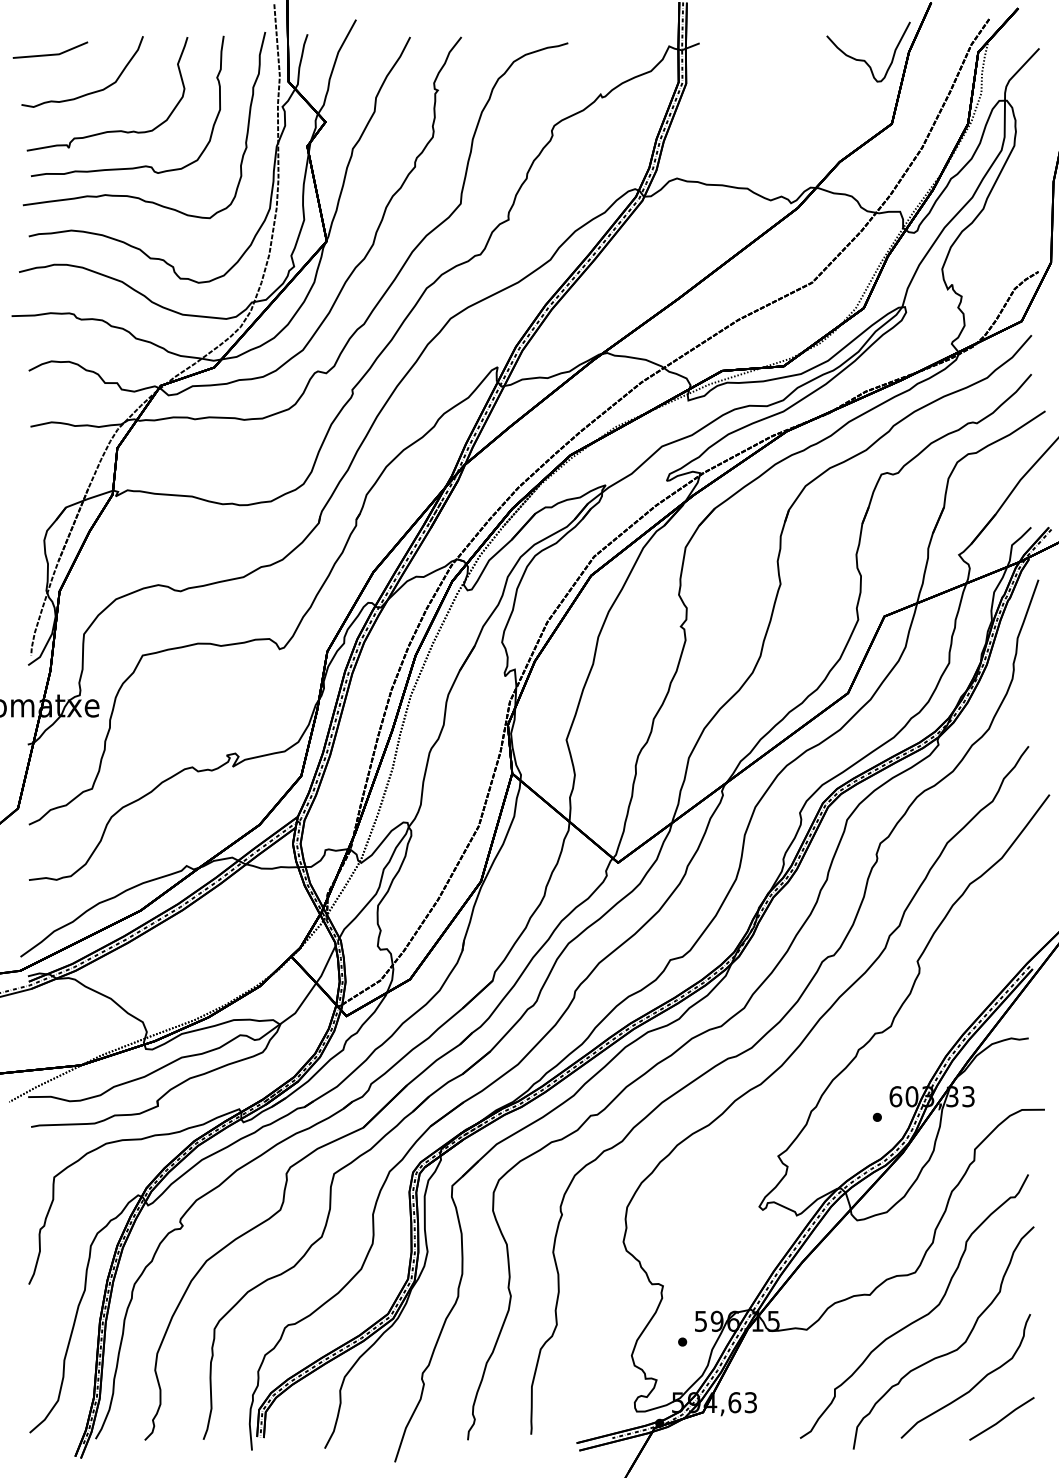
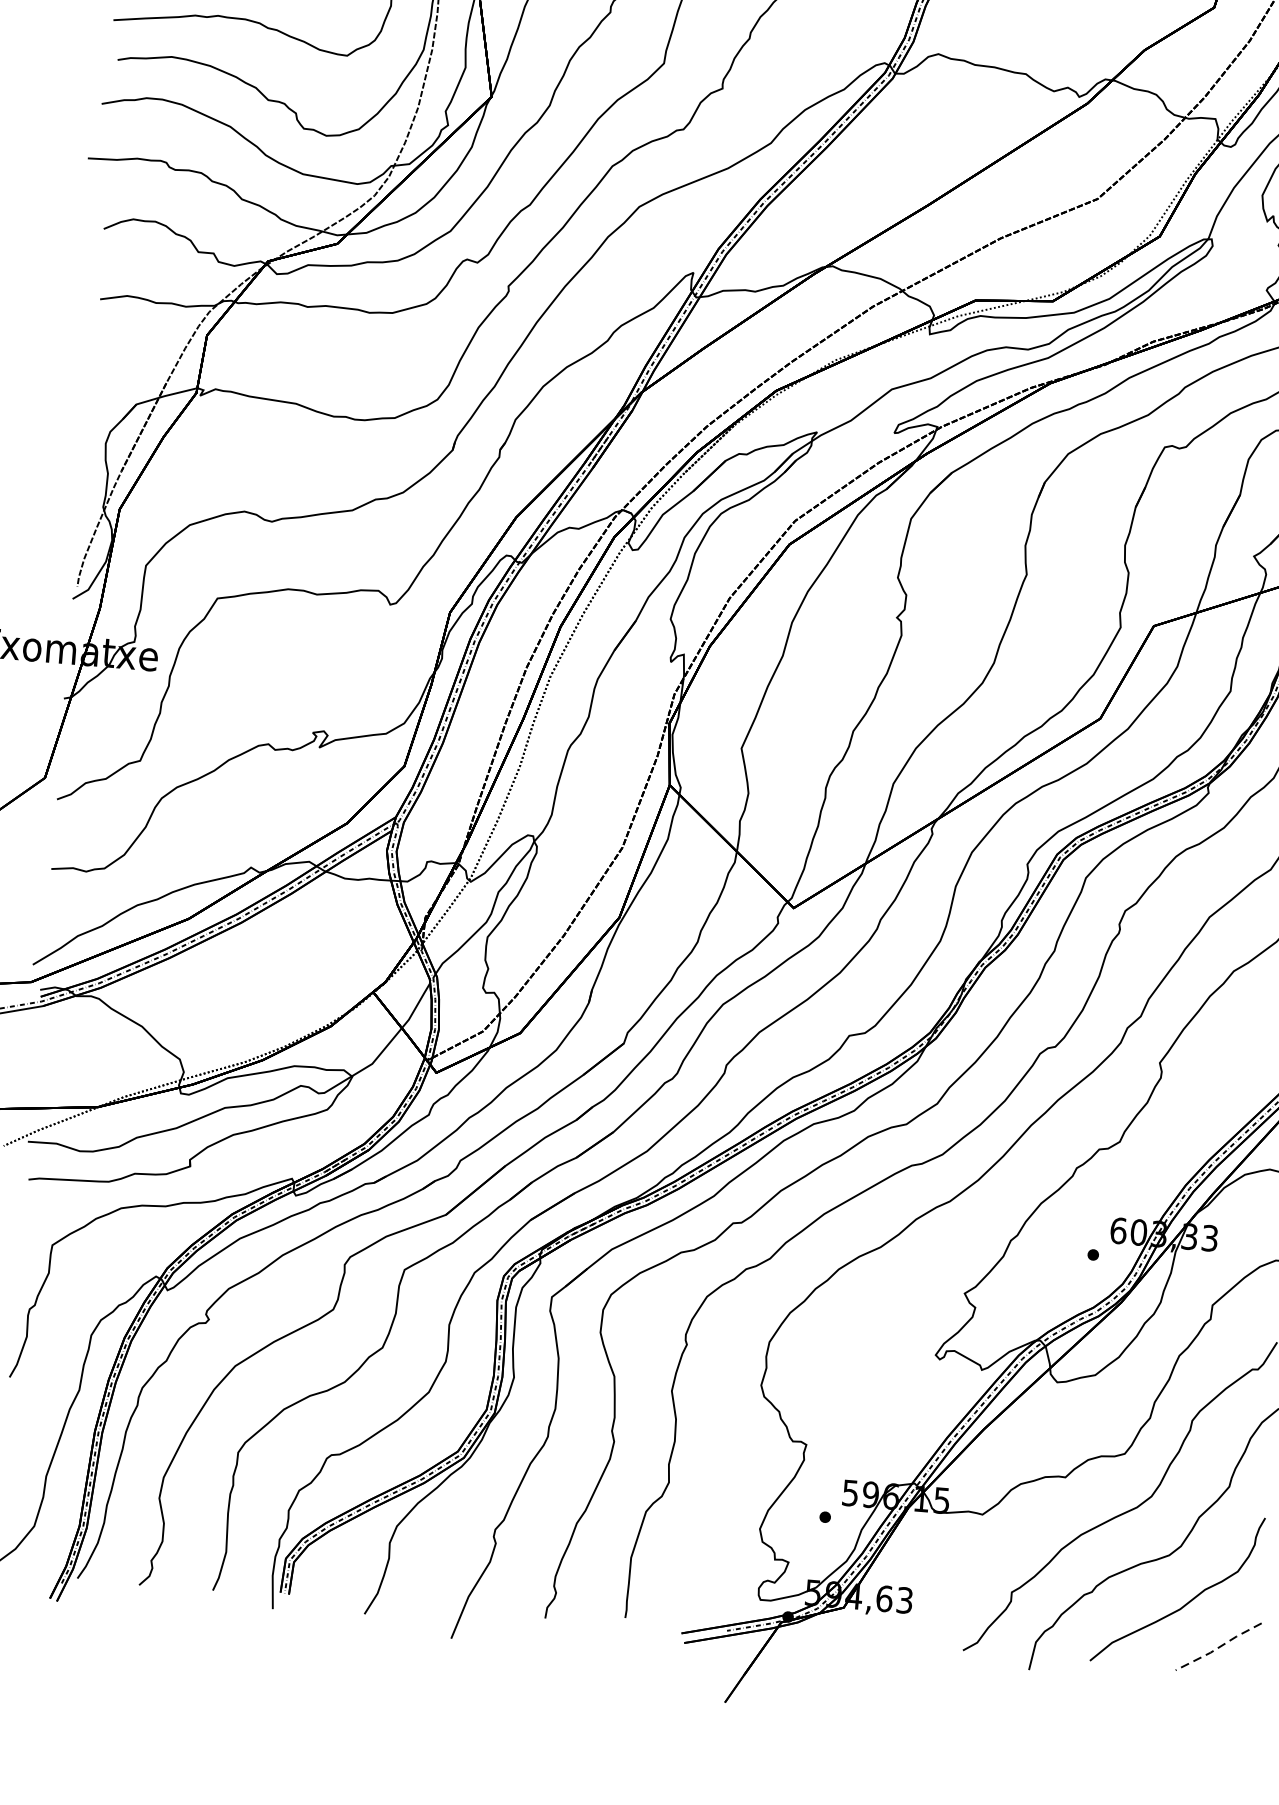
line: (1002, 1419) -> (1219, 1647), solid -> dashed

